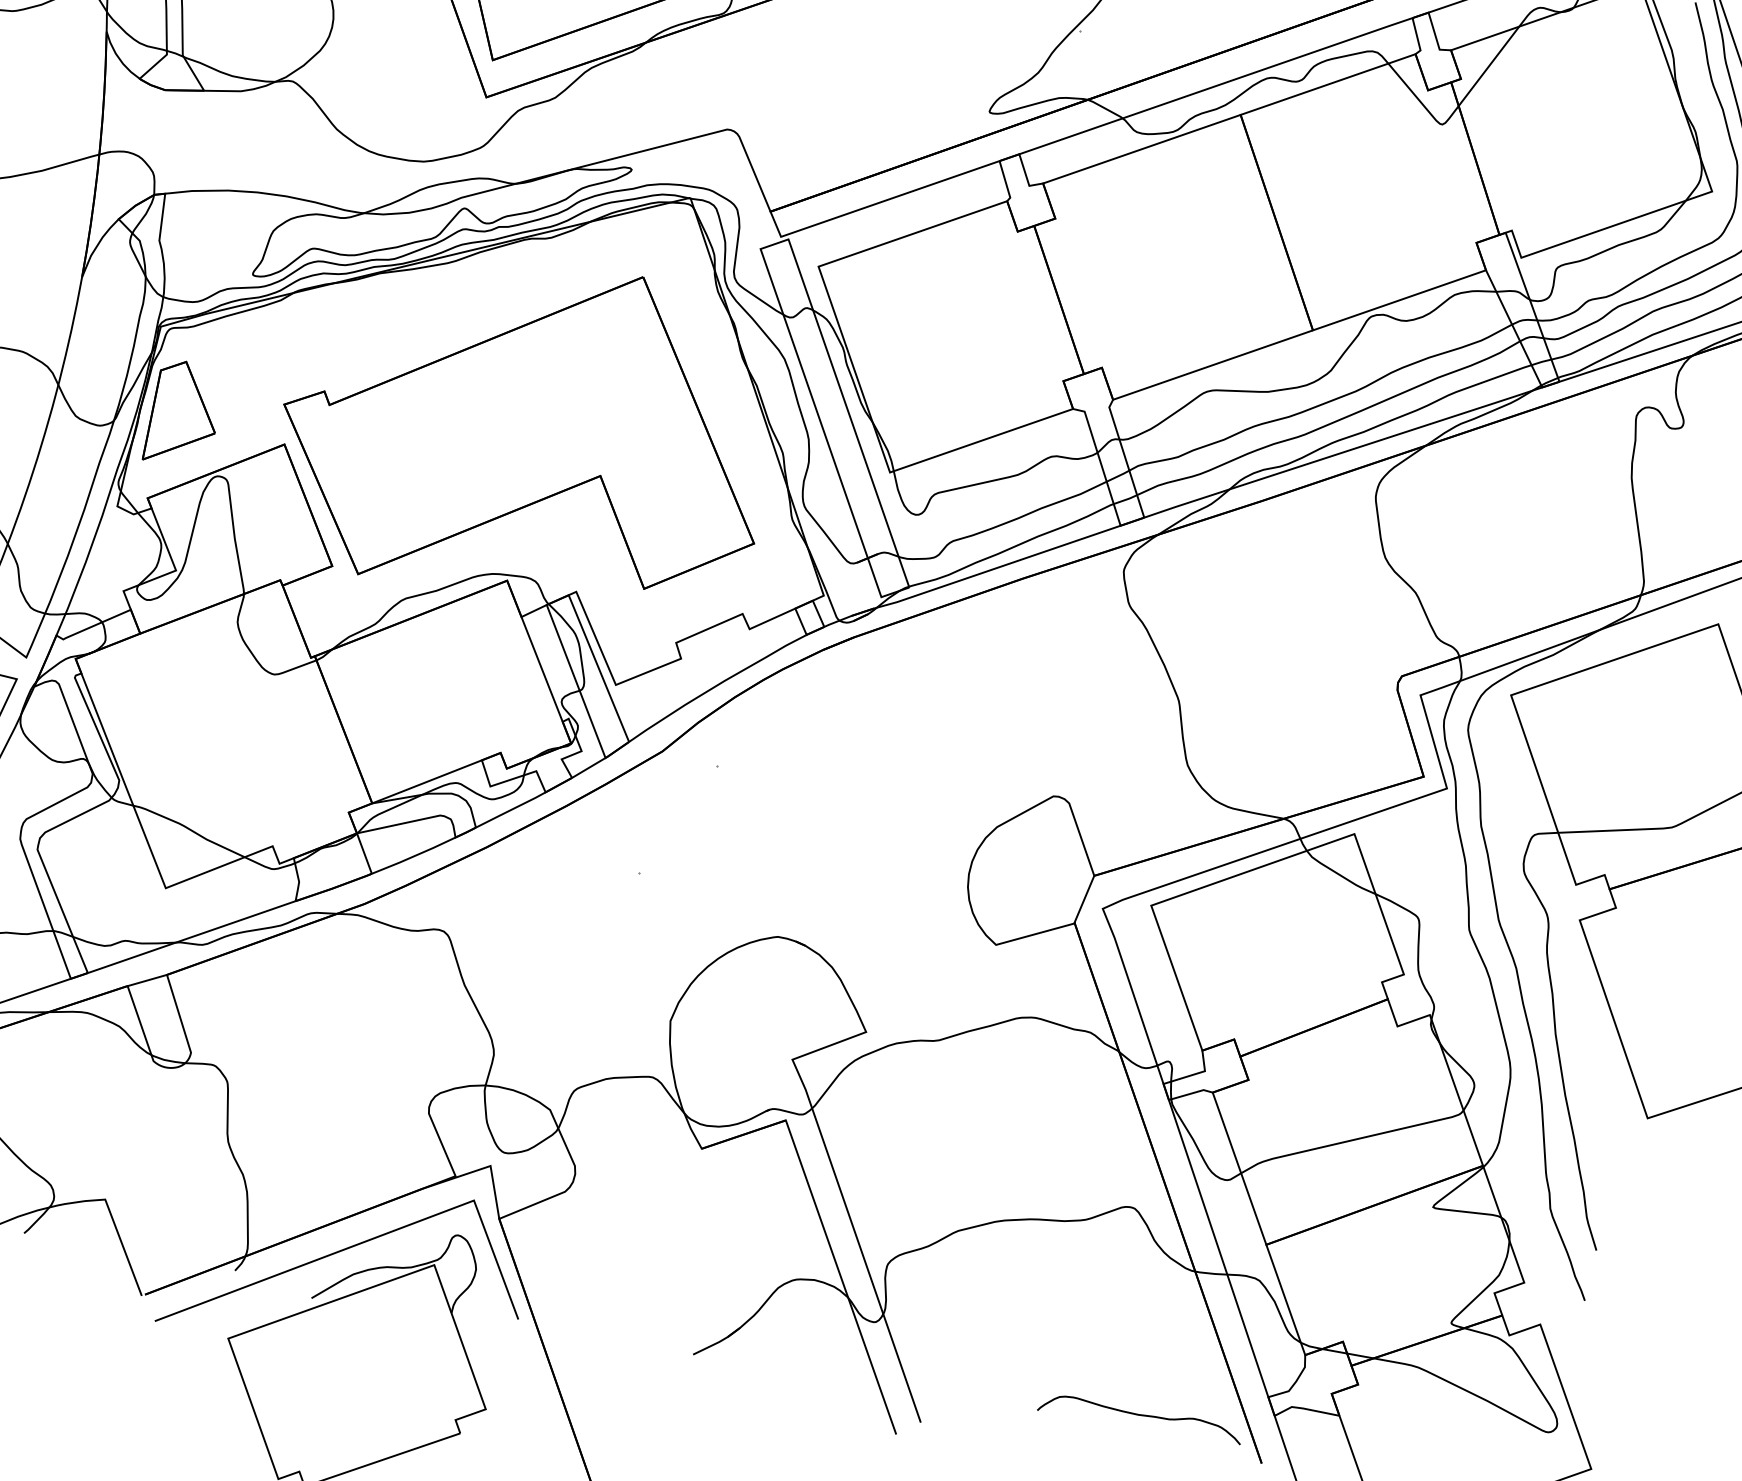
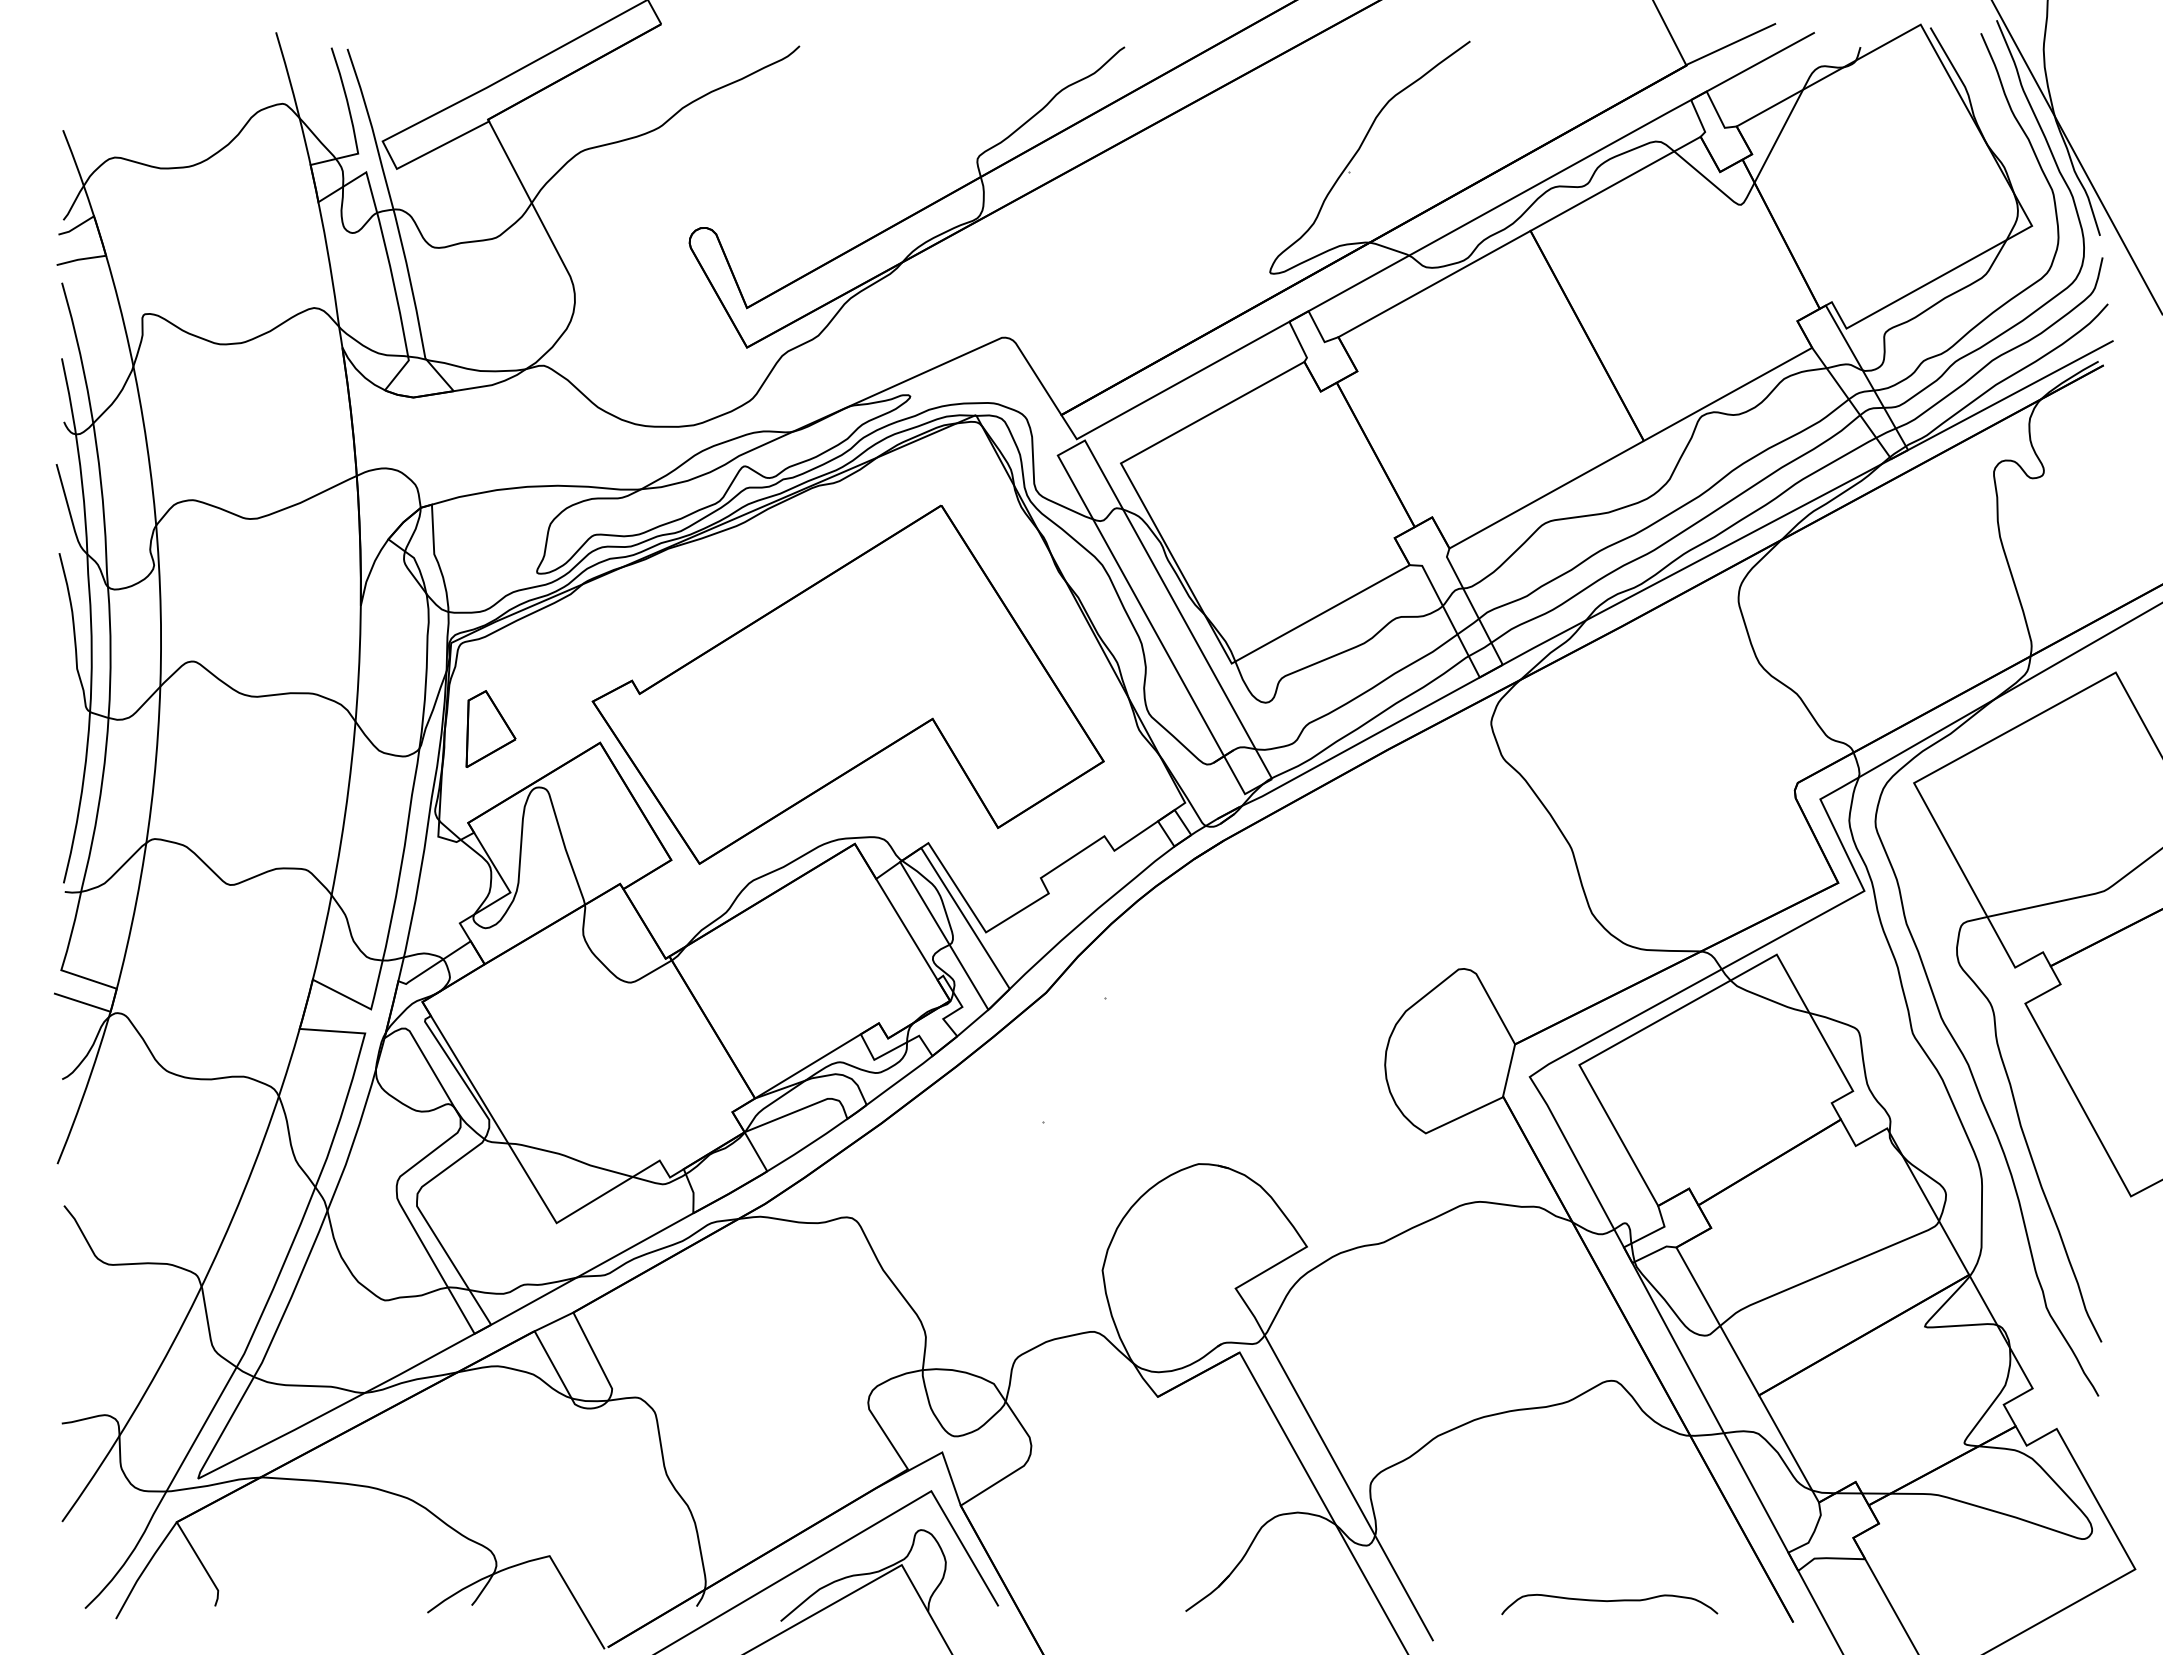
part: (183, 413) -> (490, 728), size x0.7
curve: (1138, 1416) -> (1607, 1602), moved

